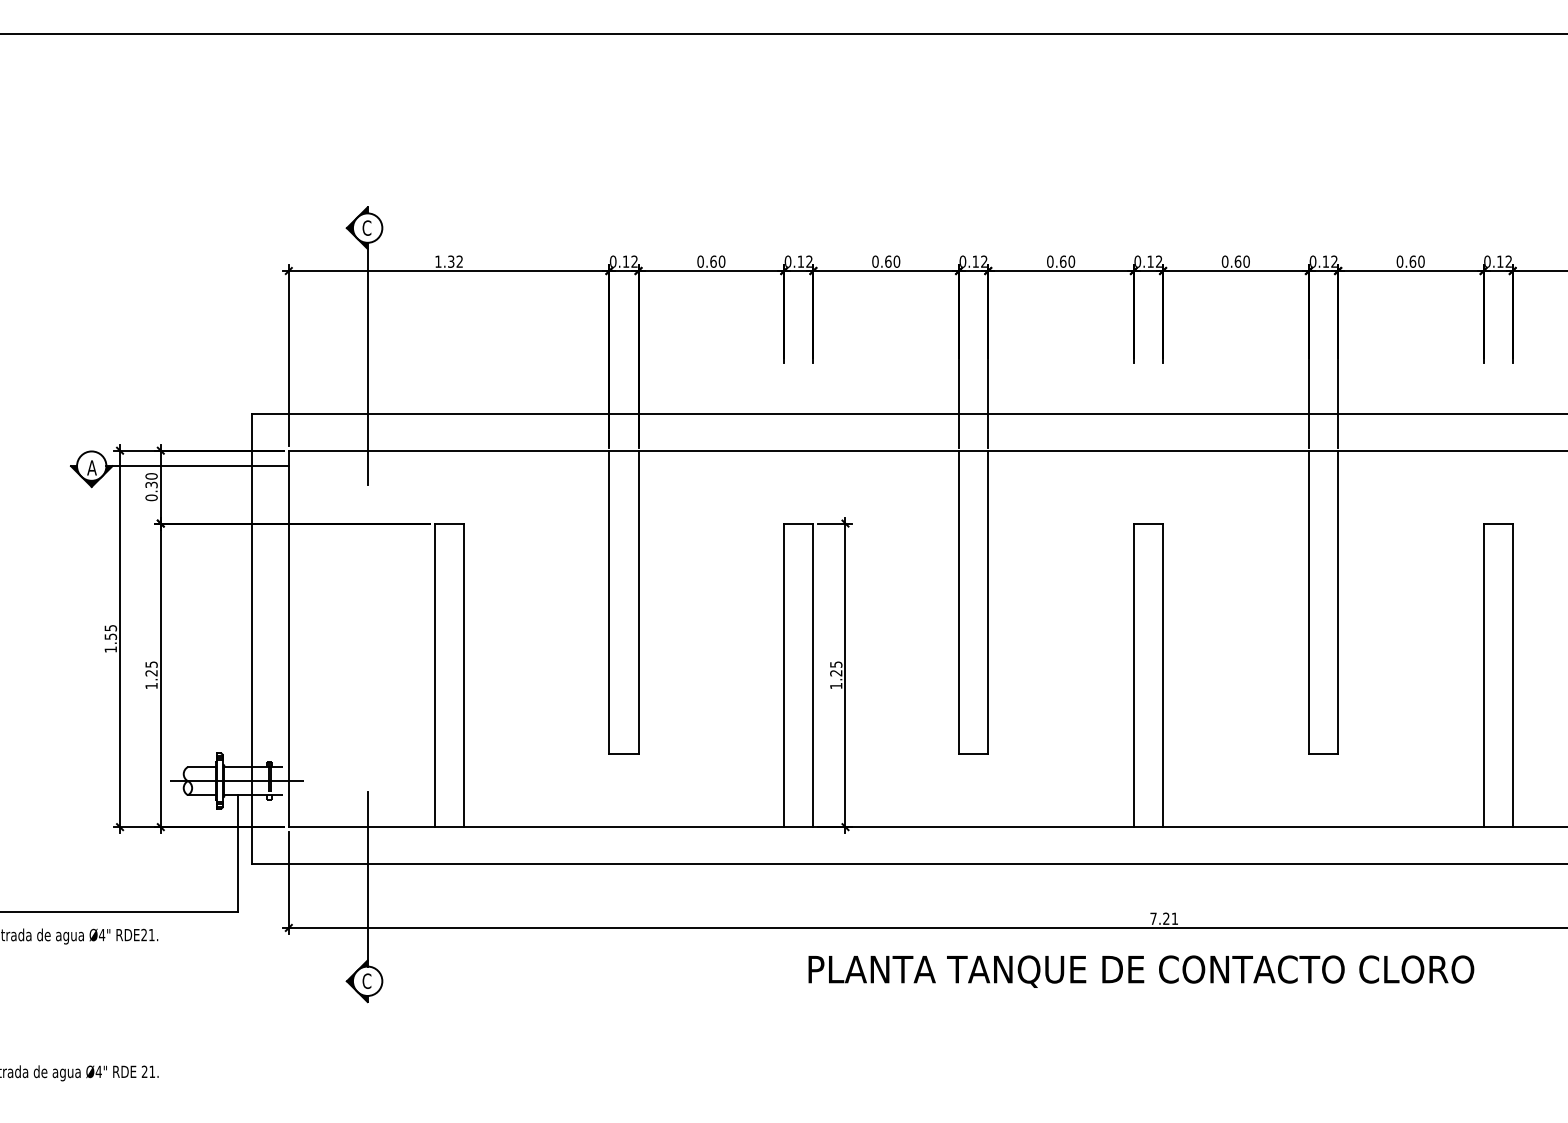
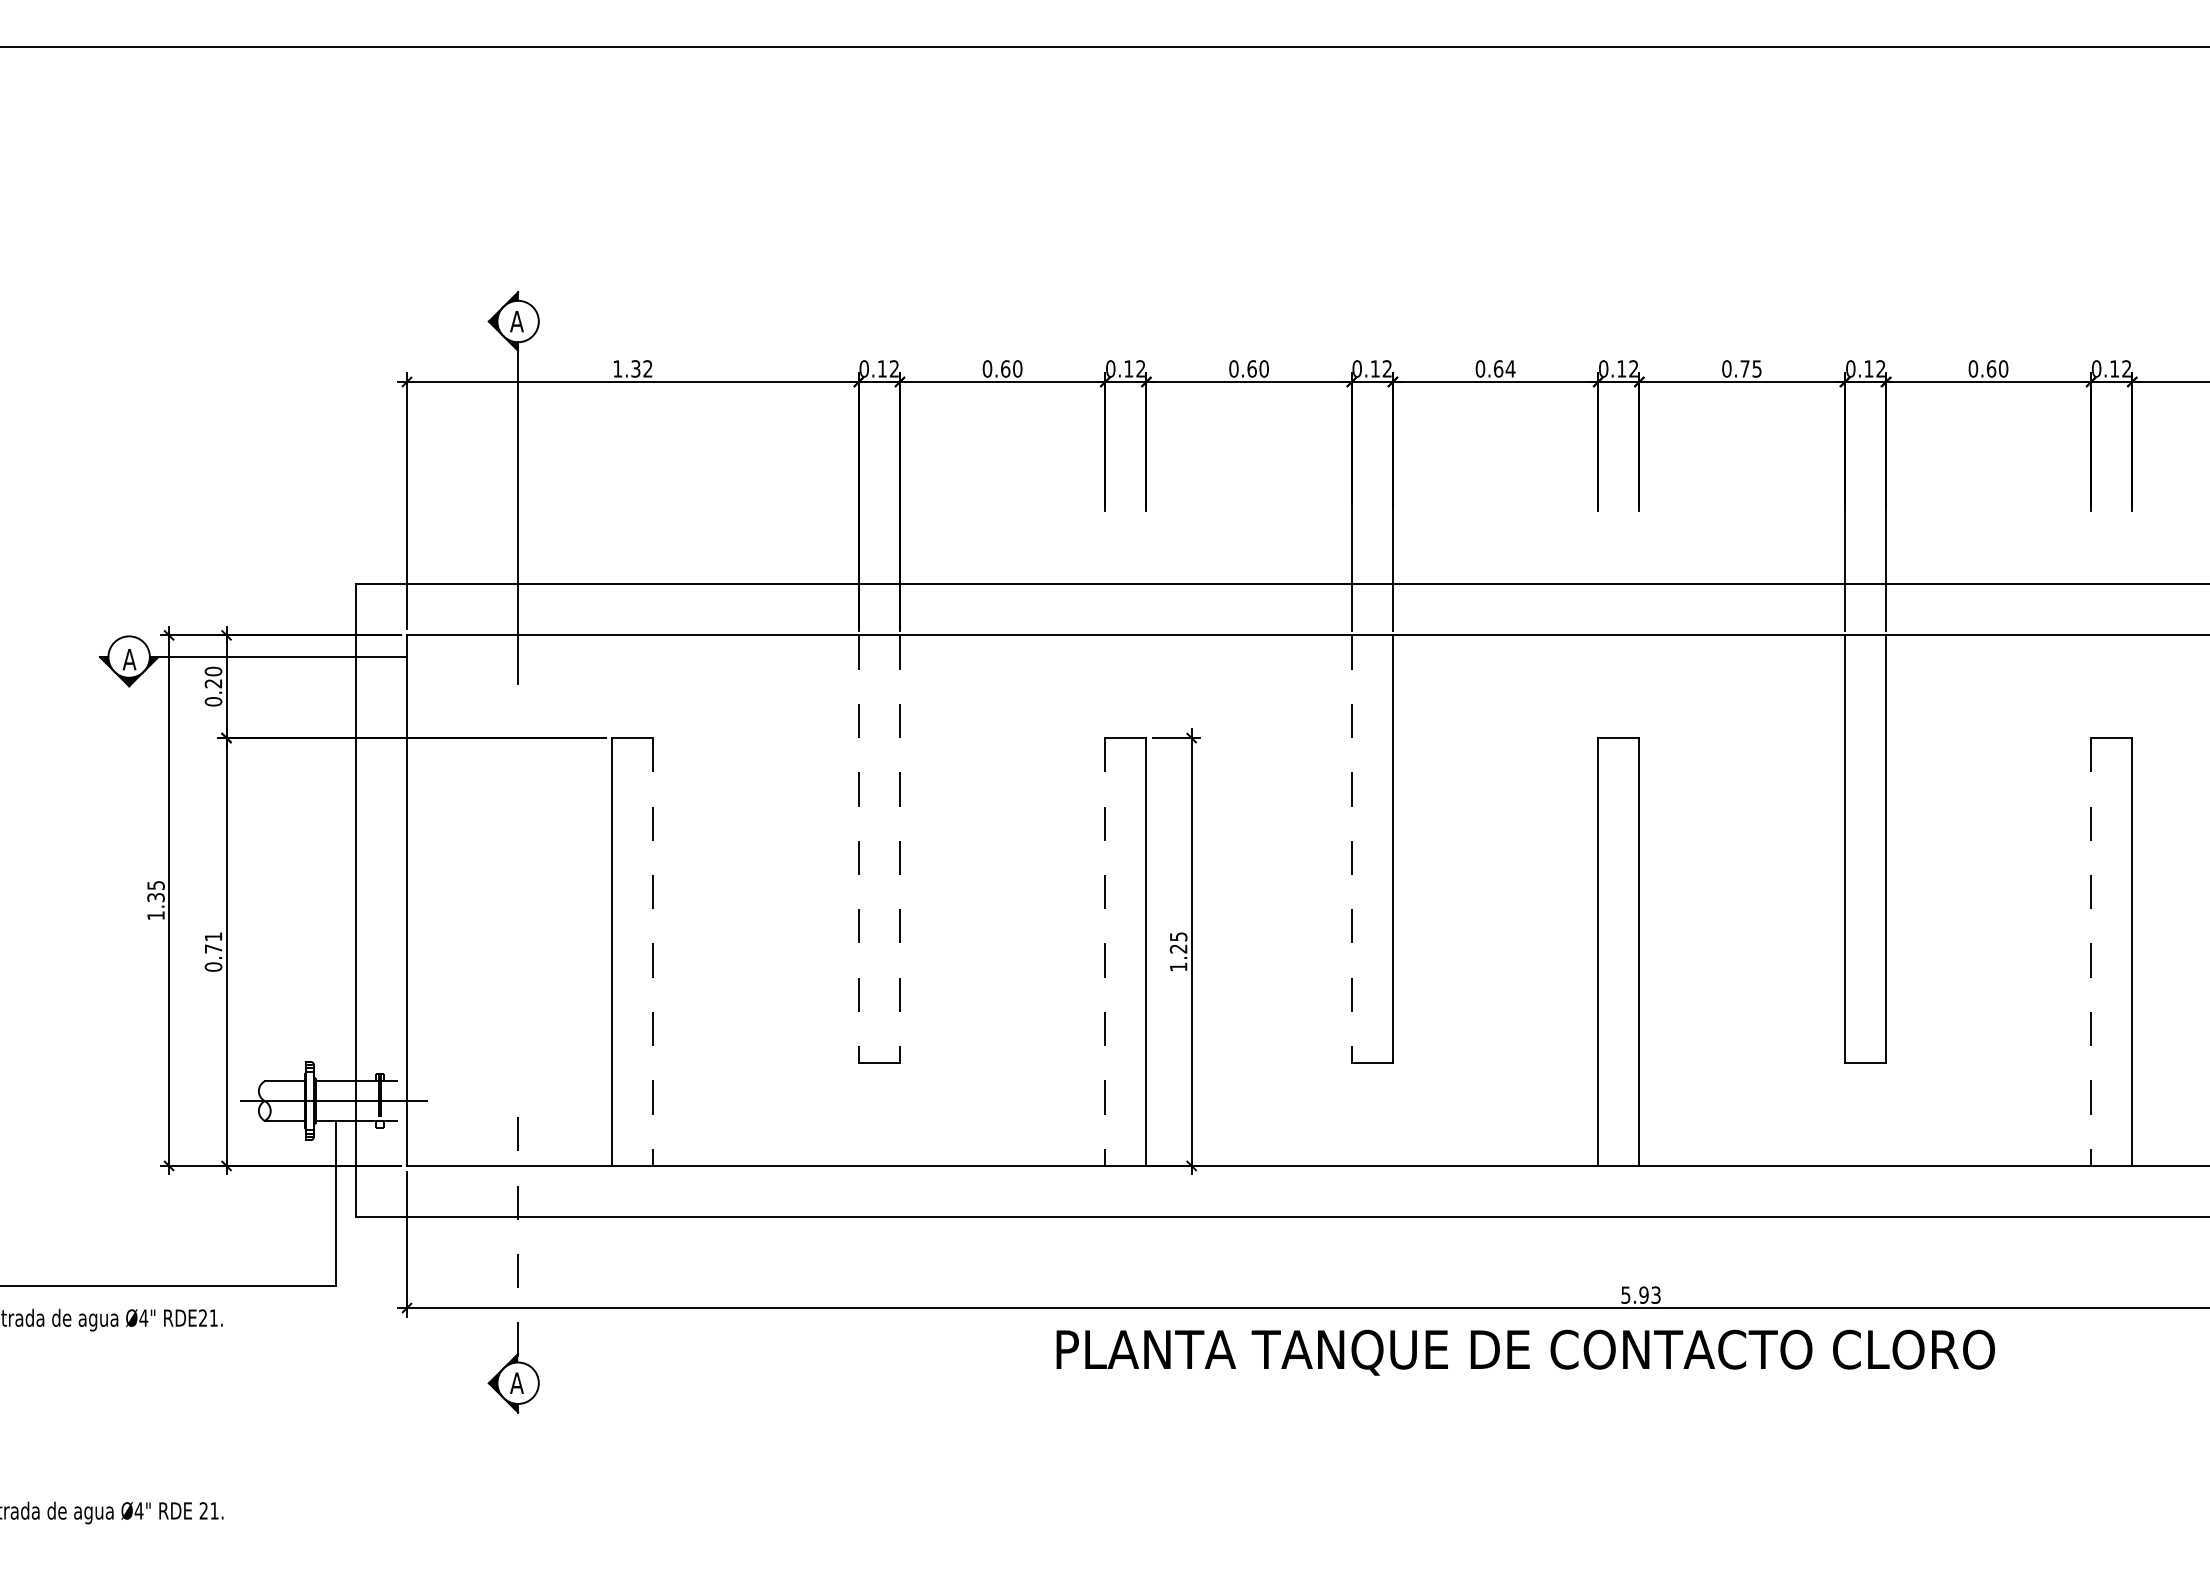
text: (366, 228) -> (516, 321), C -> A
text: (1071, 261) -> (1510, 368), 0.60 -> 0.64
text: (1241, 261) -> (1750, 368), 0.60 -> 0.75
text: (151, 484) -> (213, 683), 0.30 -> 0.20
line: (609, 602) -> (858, 849), solid -> dashed
line: (638, 602) -> (899, 849), solid -> dashed
line: (958, 602) -> (1351, 849), solid -> dashed
text: (110, 636) -> (155, 897), 1.55 -> 1.35
text: (151, 675) -> (213, 951), 1.25 -> 0.71
line: (463, 675) -> (653, 951), solid -> dashed
line: (784, 675) -> (1105, 951), solid -> dashed
line: (1483, 675) -> (2091, 951), solid -> dashed
line: (367, 879) -> (518, 1239), solid -> dashed
text: (1163, 918) -> (1640, 1294), 7.21 -> 5.93
text: (1141, 971) -> (1525, 1352), moved
text: (366, 981) -> (516, 1383), C -> A

